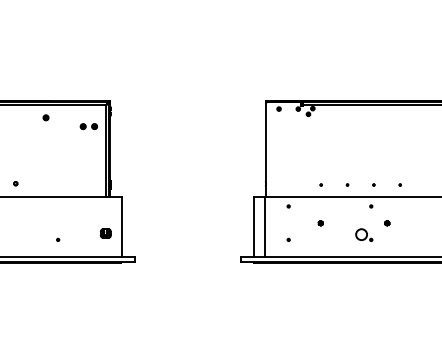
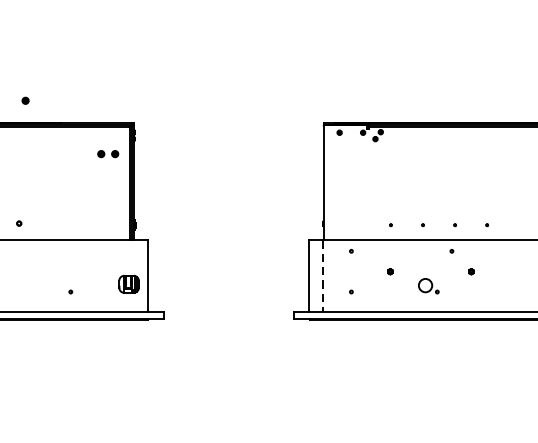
part: (45, 117) -> (24, 100), moved
line: (264, 226) -> (321, 275), solid -> dashed
part: (105, 233) -> (128, 284), size x1.6
part: (364, 234) -> (429, 285), moved

